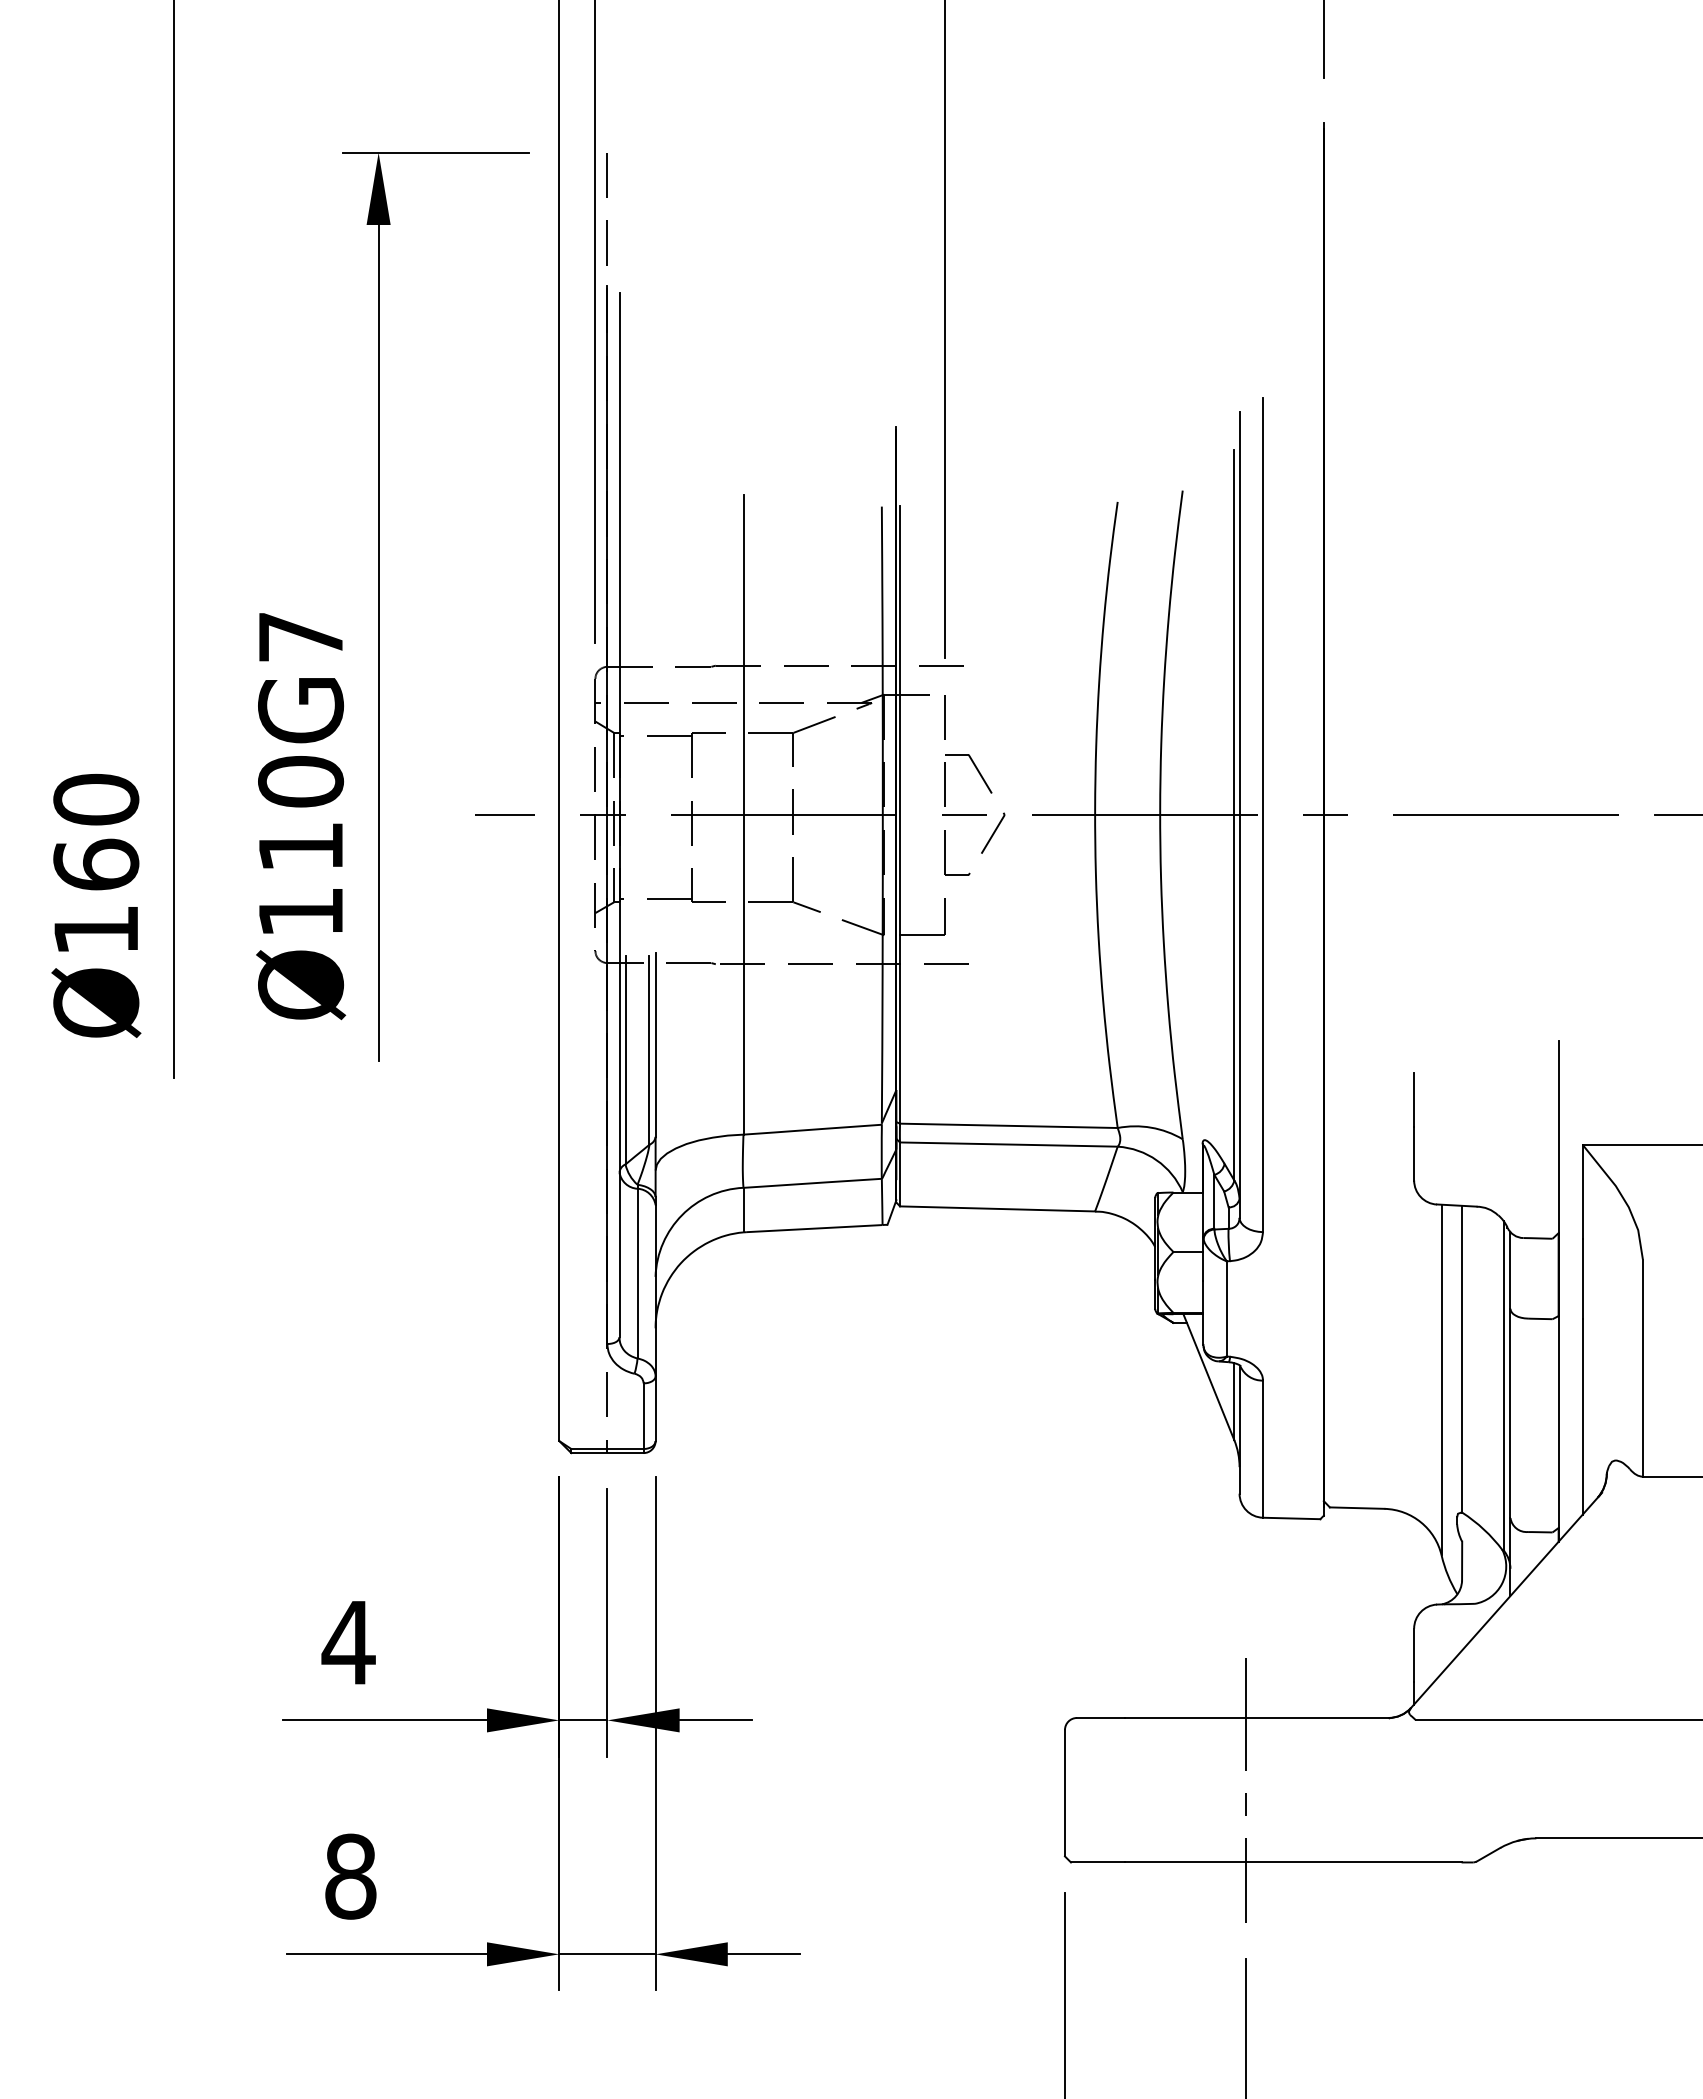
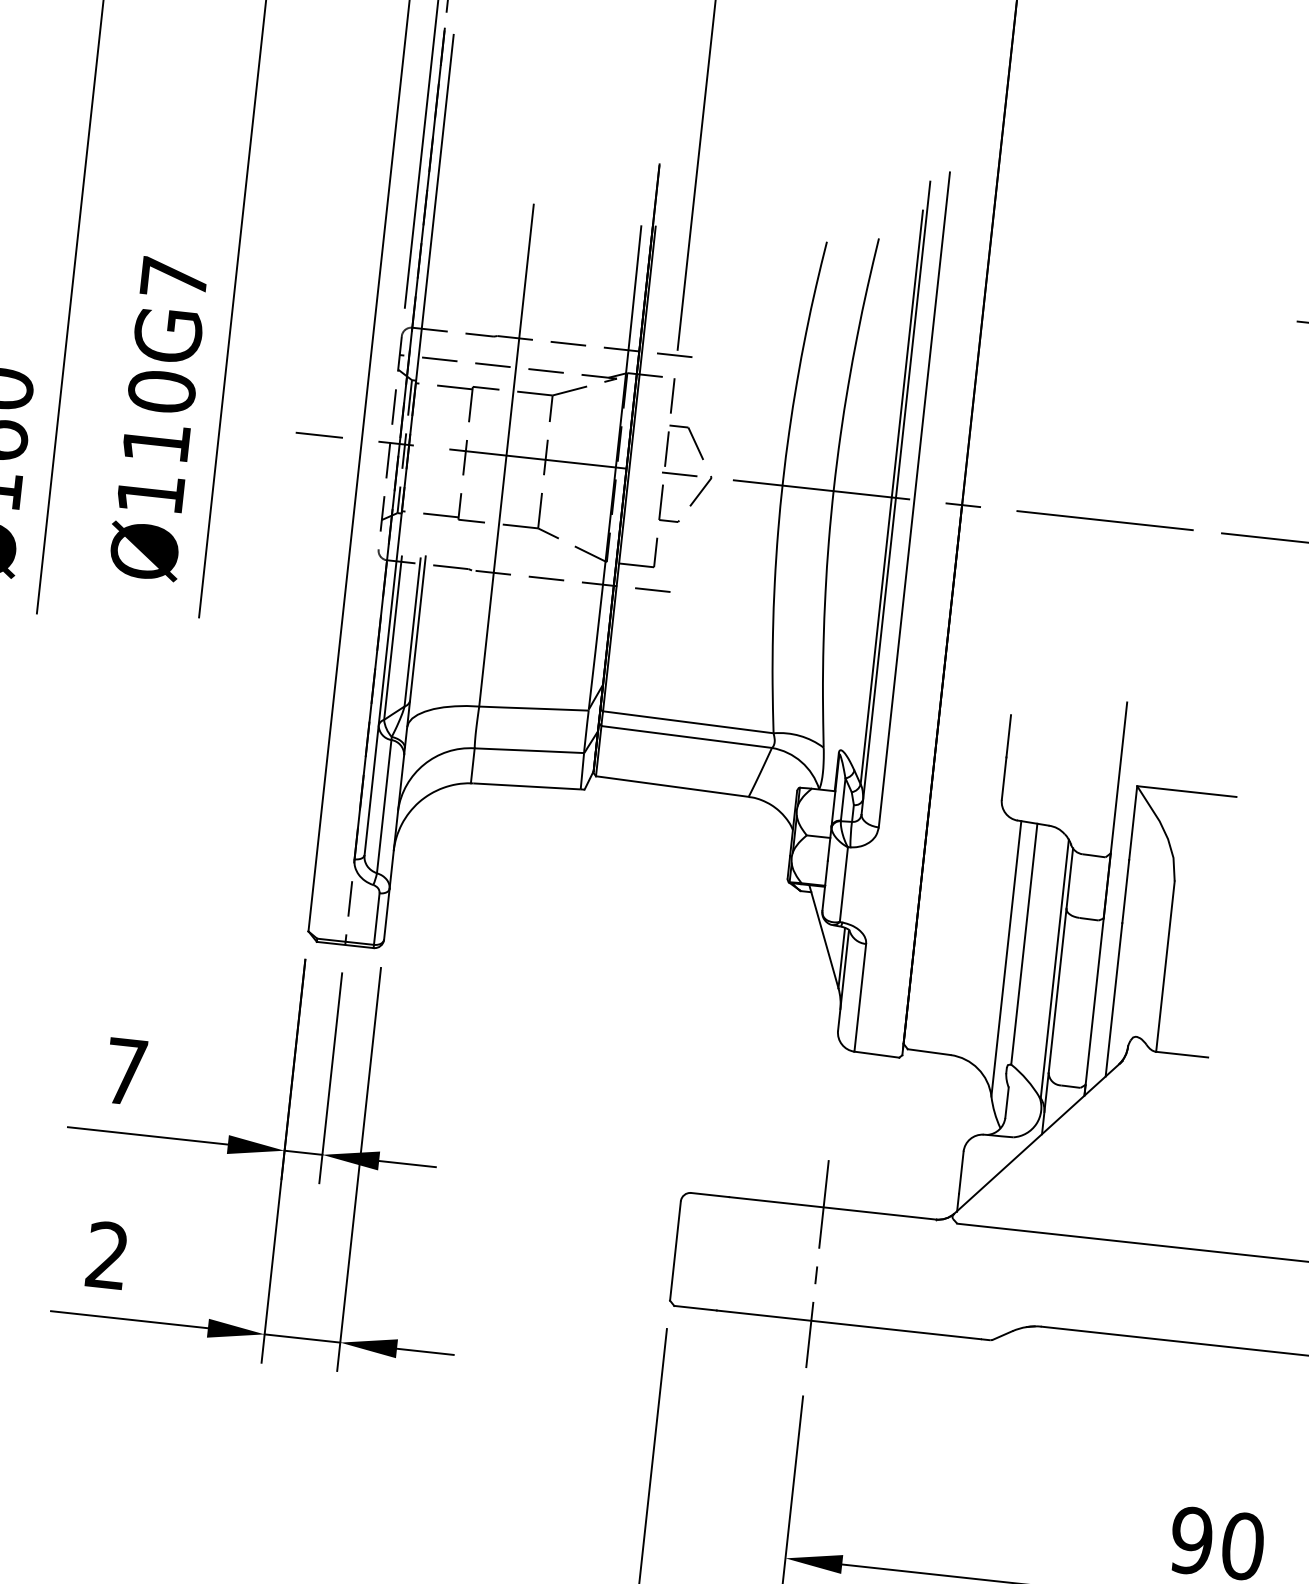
text: (348, 1642) -> (125, 1071), 4 -> 7
text: (350, 1876) -> (107, 1255), 8 -> 2

